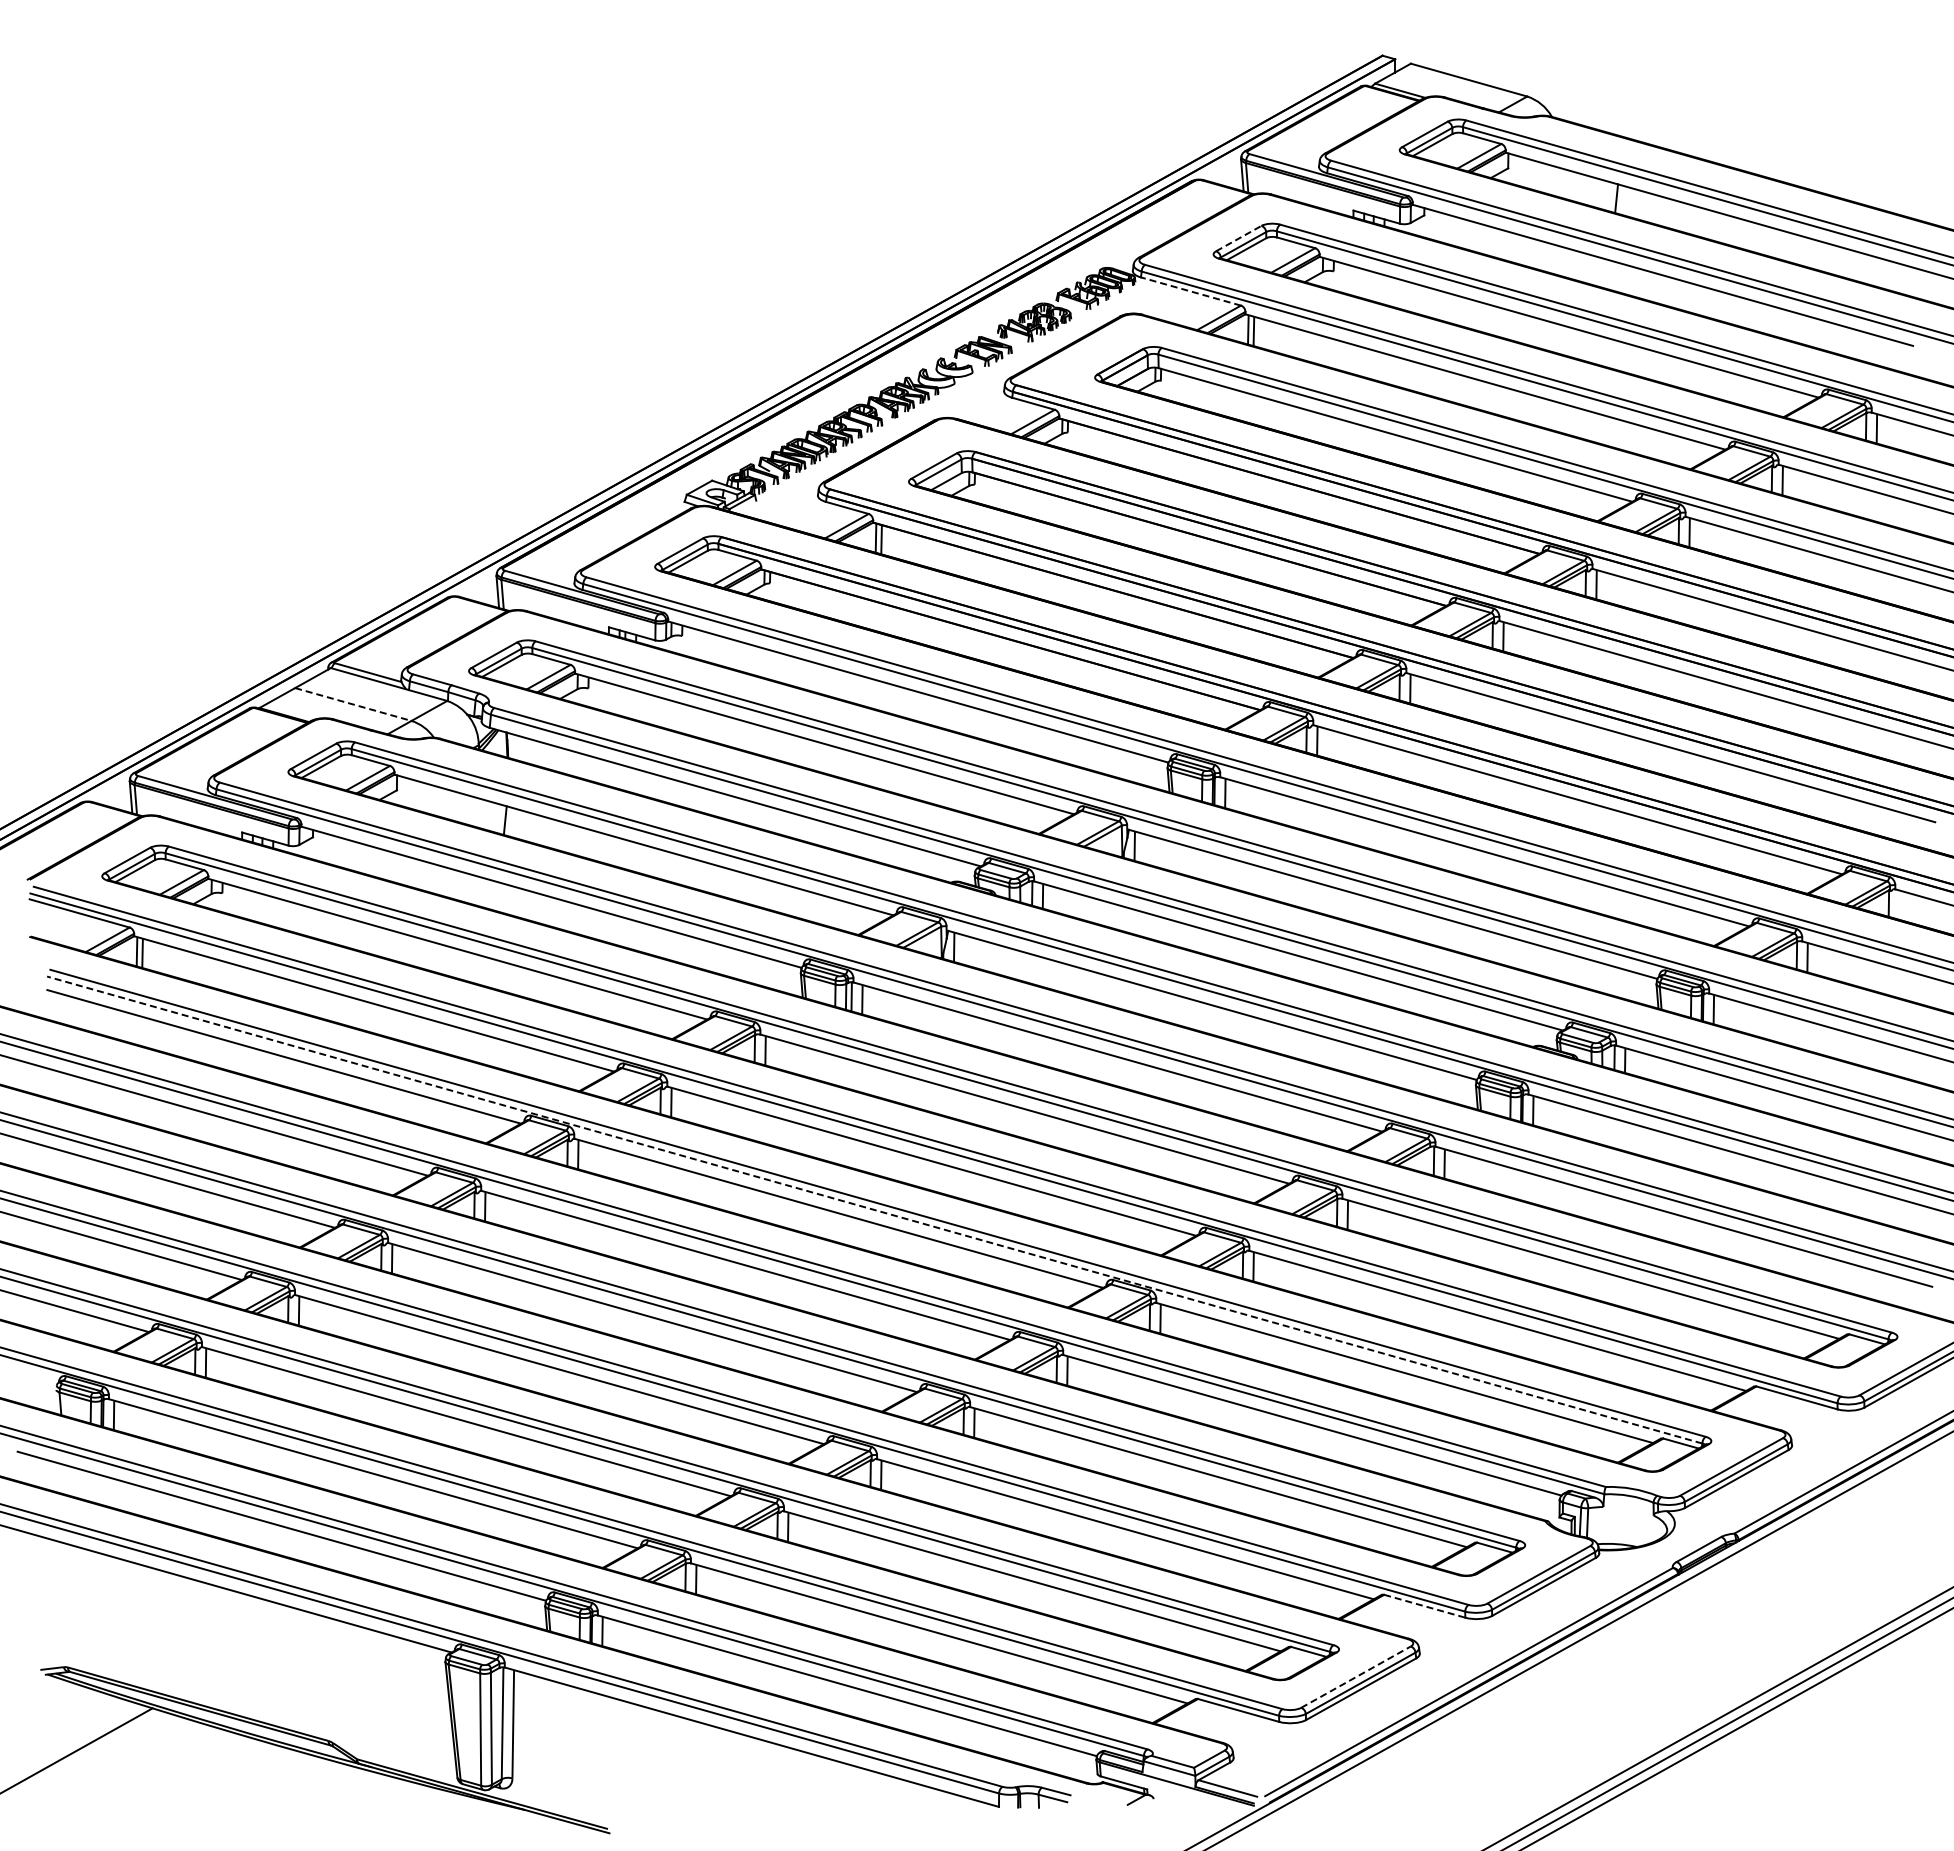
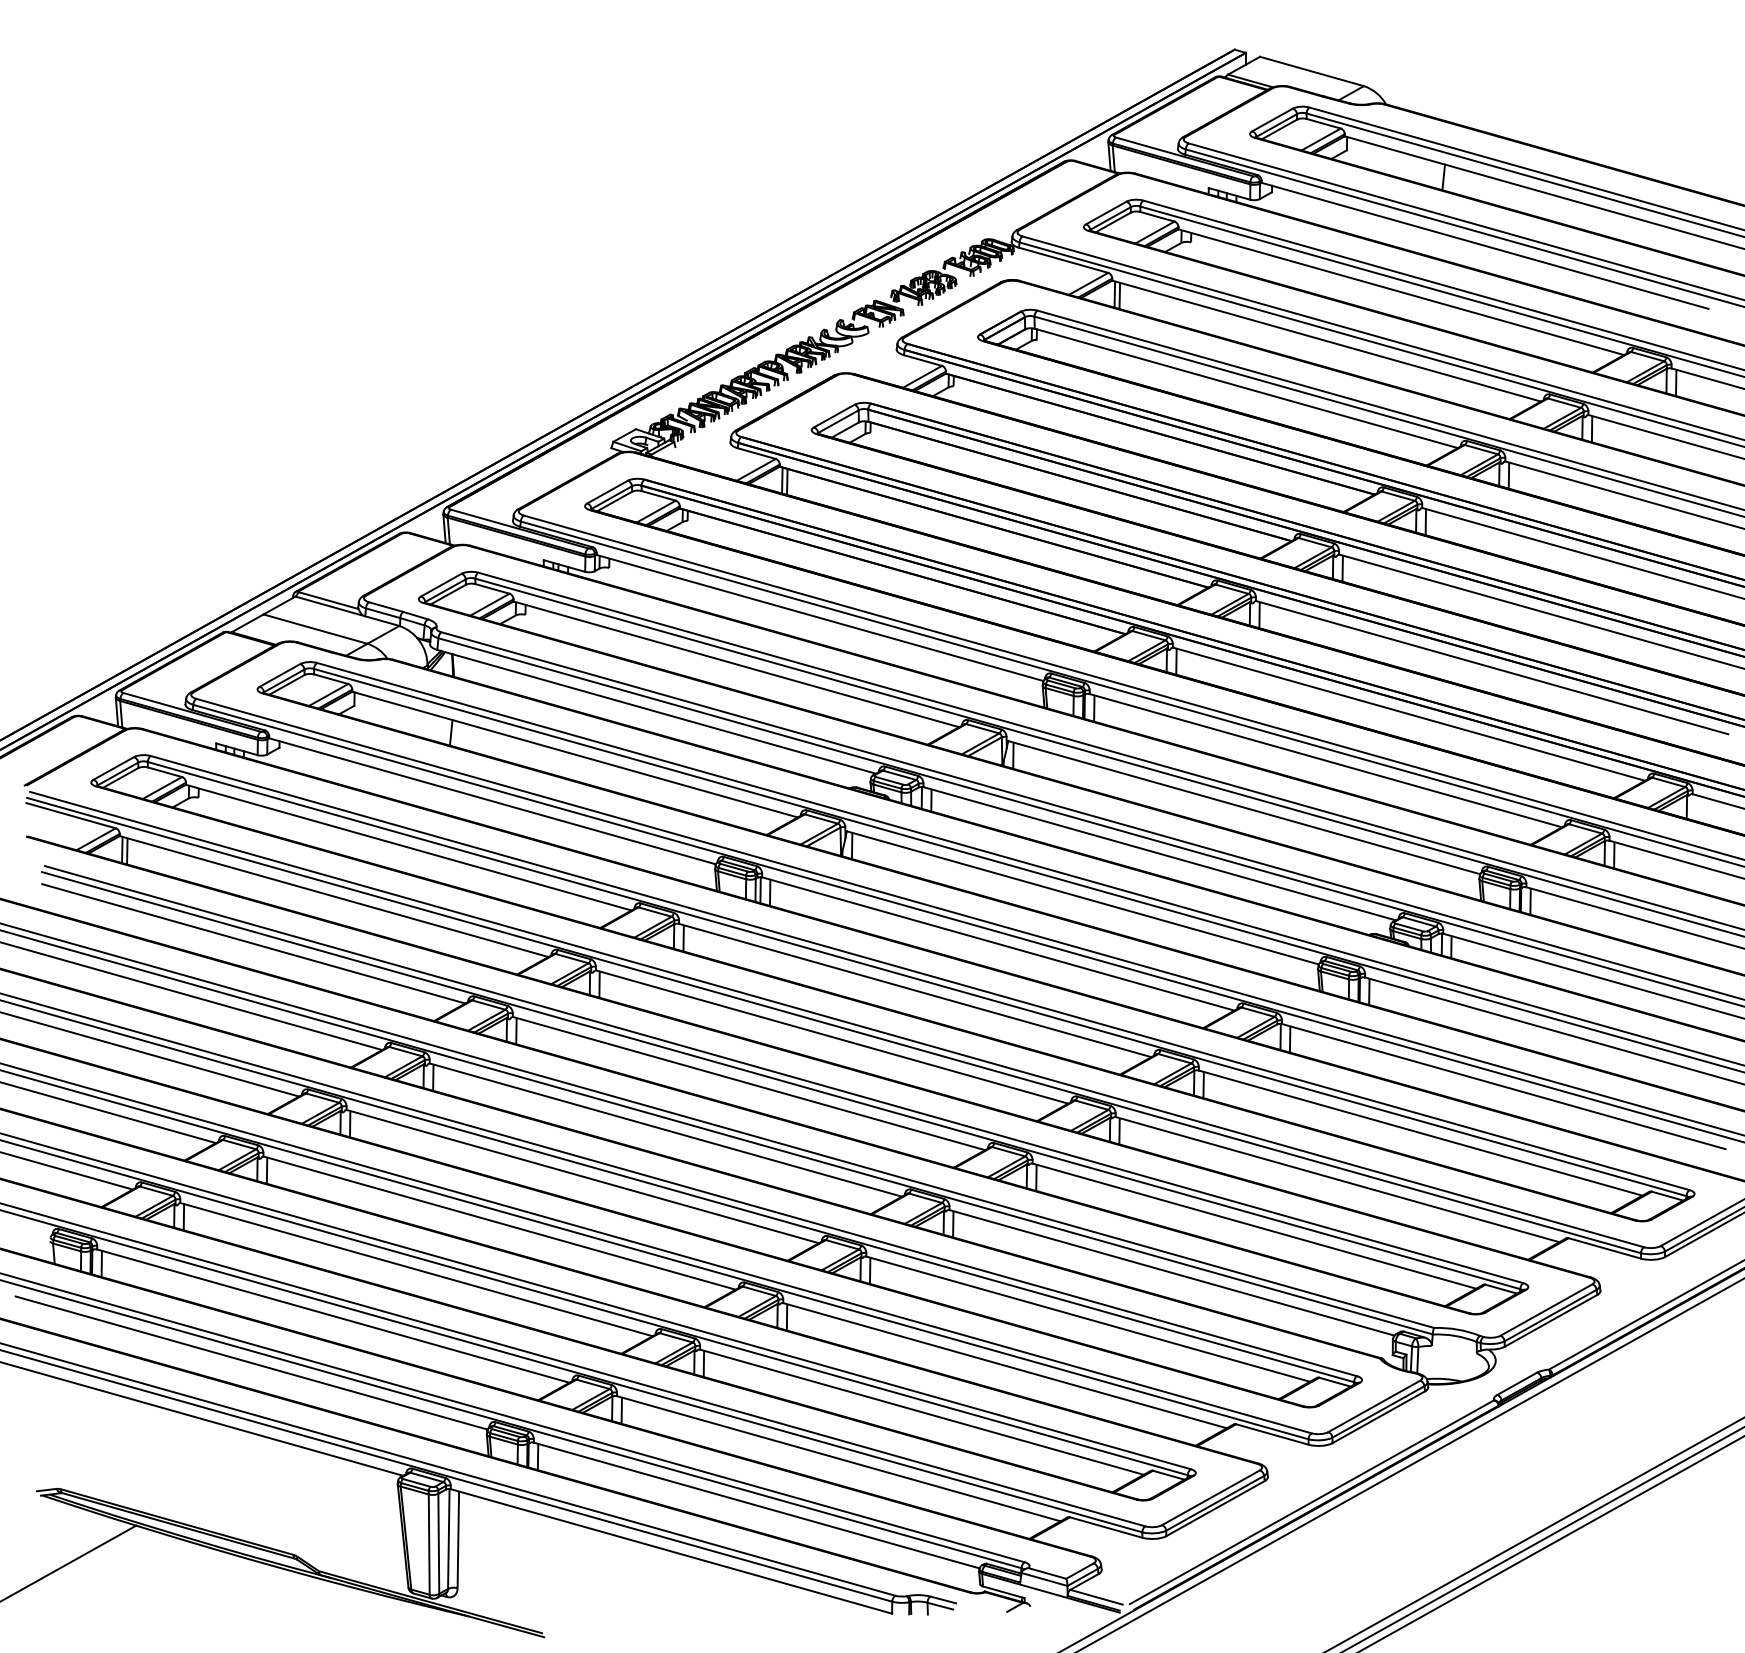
line: (1238, 238) -> (1106, 212), dashed -> solid
line: (1190, 291) -> (1063, 260), dashed -> solid
line: (353, 704) -> (315, 629), dashed -> solid
line: (874, 1210) -> (780, 1081), dashed -> solid
line: (1425, 1606) -> (1273, 1434), dashed -> solid
line: (1355, 1677) -> (1210, 1498), dashed -> solid

